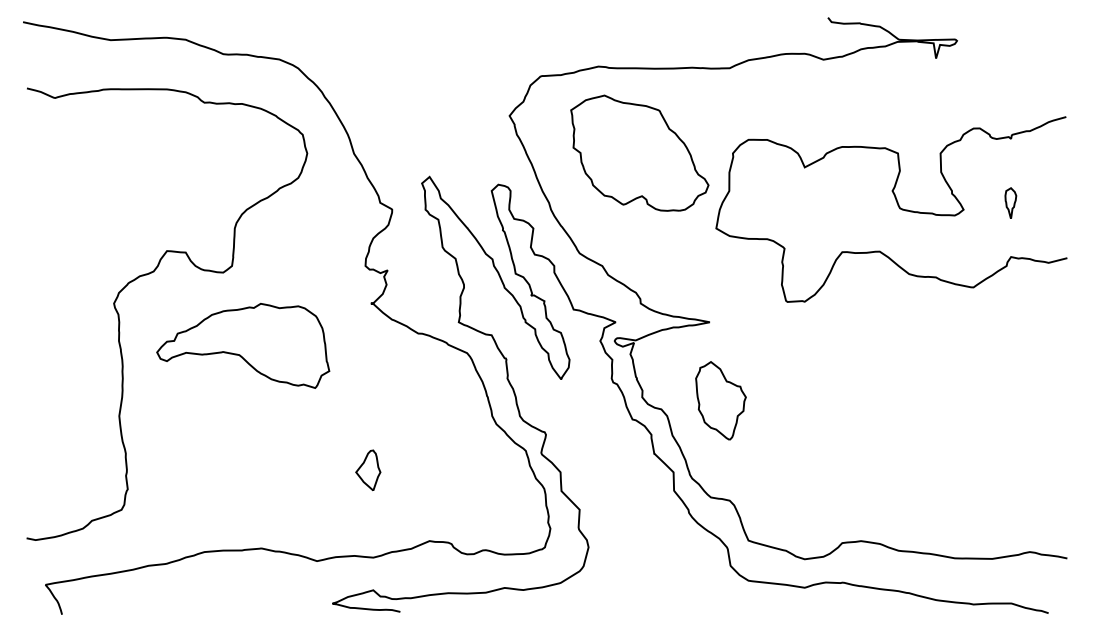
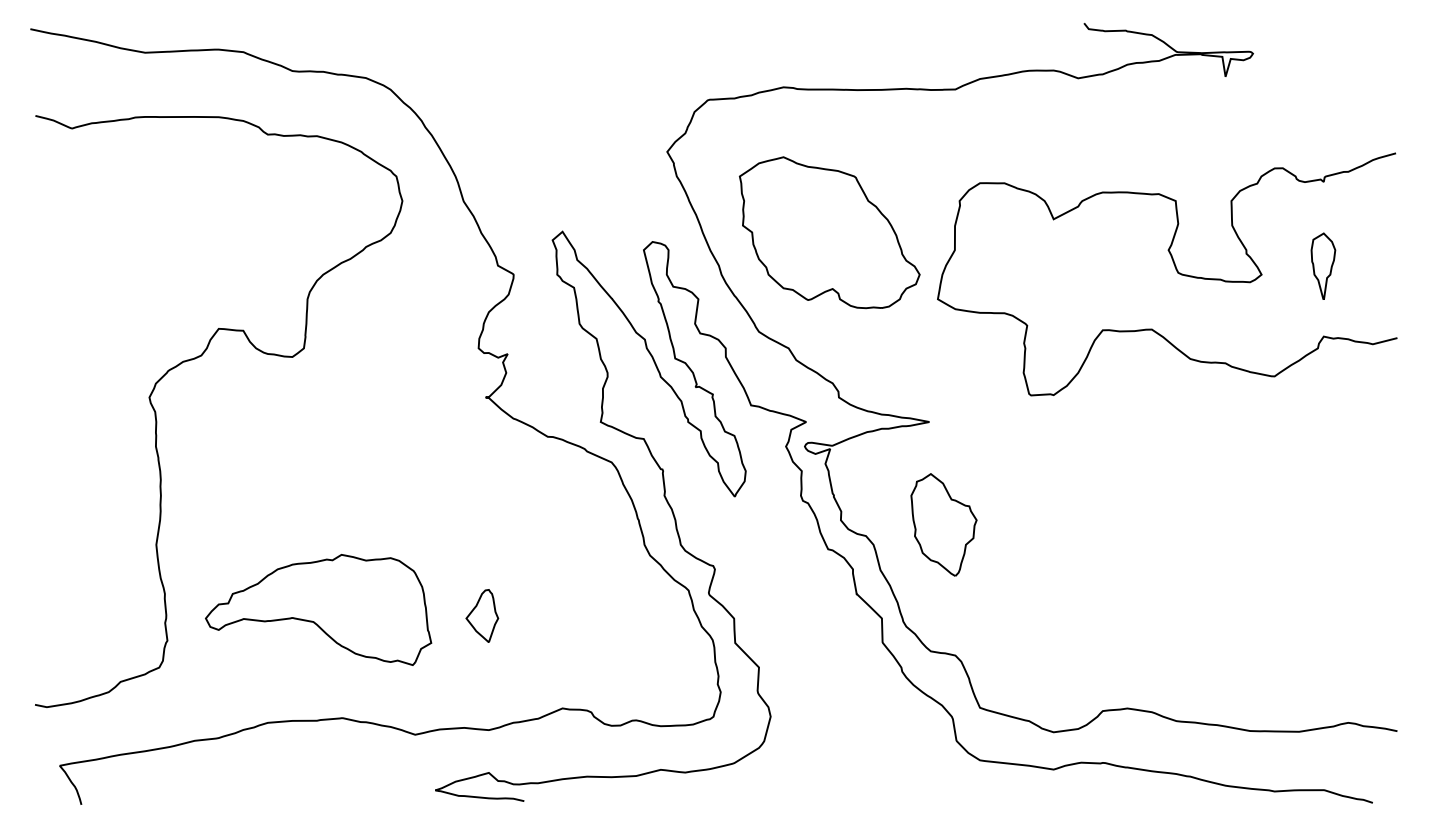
part: (639, 153) -> (829, 232), moved
part: (1010, 202) -> (1323, 265), size x1.67
part: (243, 345) -> (318, 609), moved

